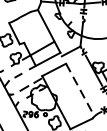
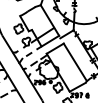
line: (80, 90) -> (75, 62), dashed -> solid

